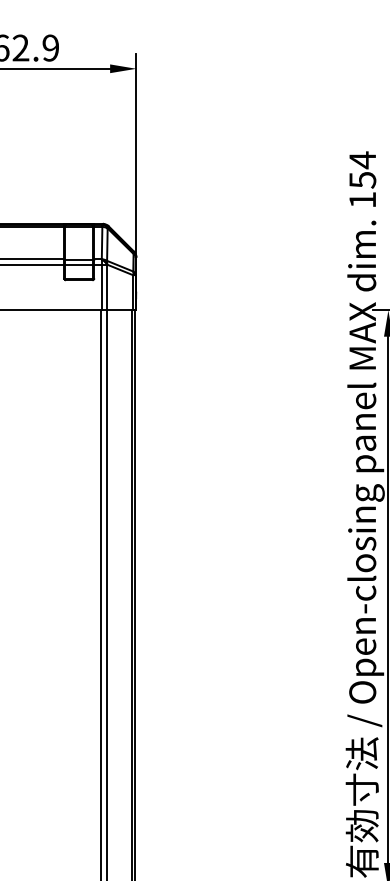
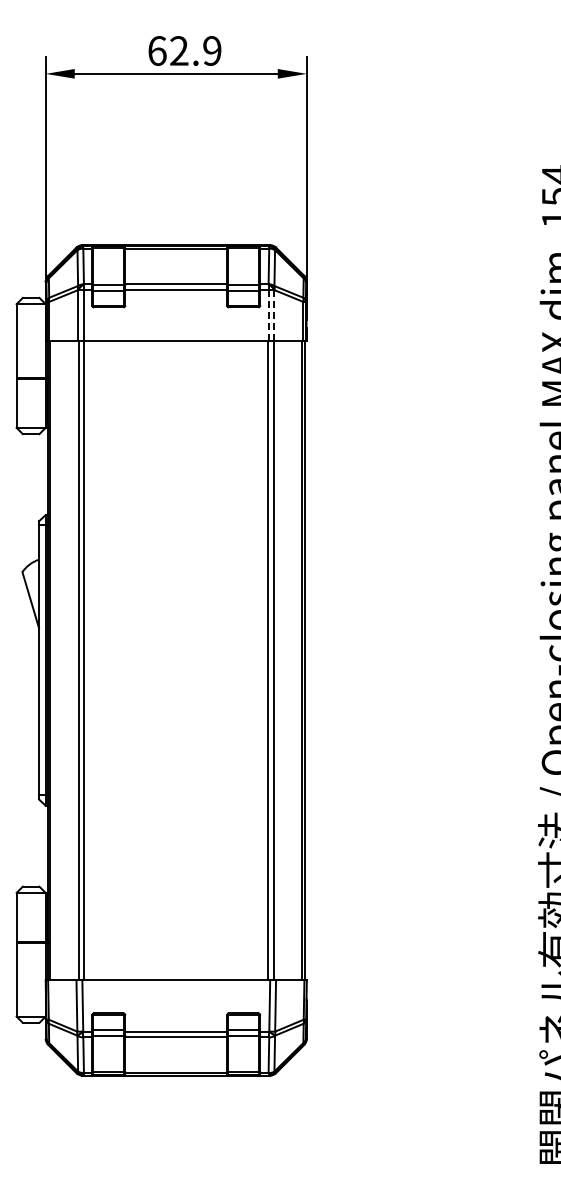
line: (107, 286) -> (274, 314), solid -> dashed
line: (101, 287) -> (268, 315), solid -> dashed

